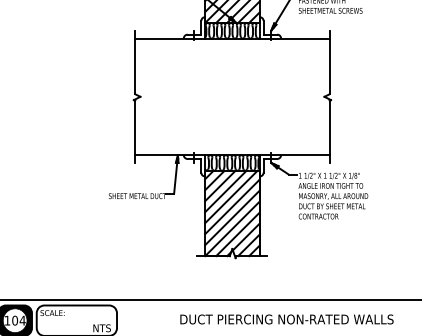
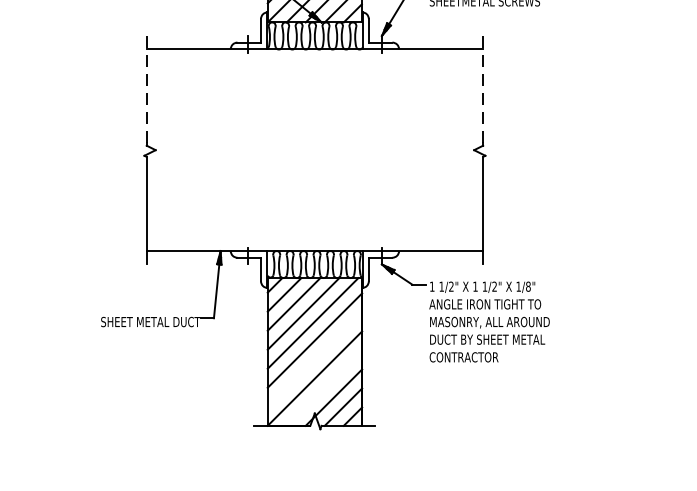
line: (135, 62) -> (147, 90), solid -> dashed
line: (329, 62) -> (482, 90), solid -> dashed
line: (232, 217) -> (315, 358), removed
line: (237, 234) -> (323, 388), removed

